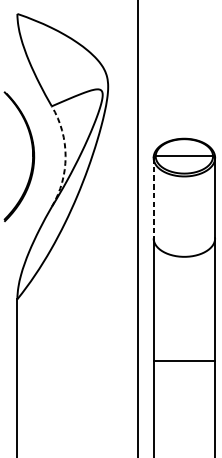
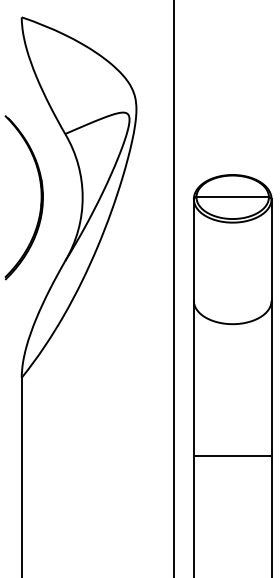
arc: (65, 156) -> (82, 197), dashed -> solid
line: (153, 198) -> (193, 250), dashed -> solid

